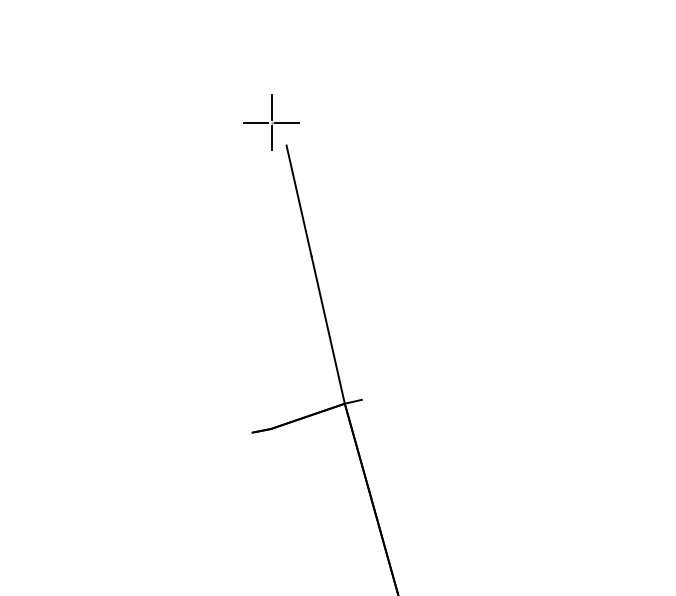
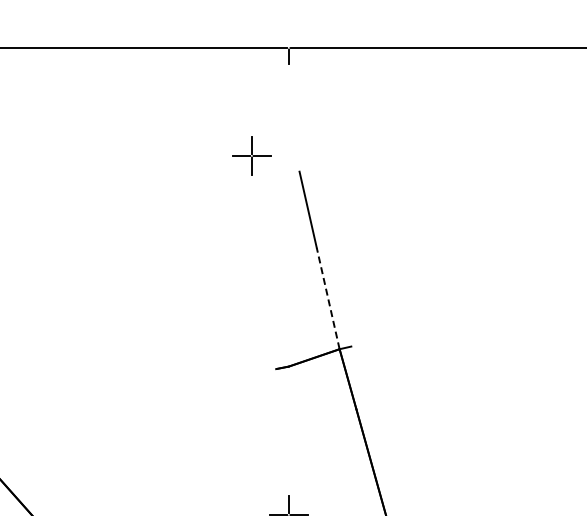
part: (270, 122) -> (251, 155), moved
line: (328, 329) -> (328, 298), solid -> dashed

